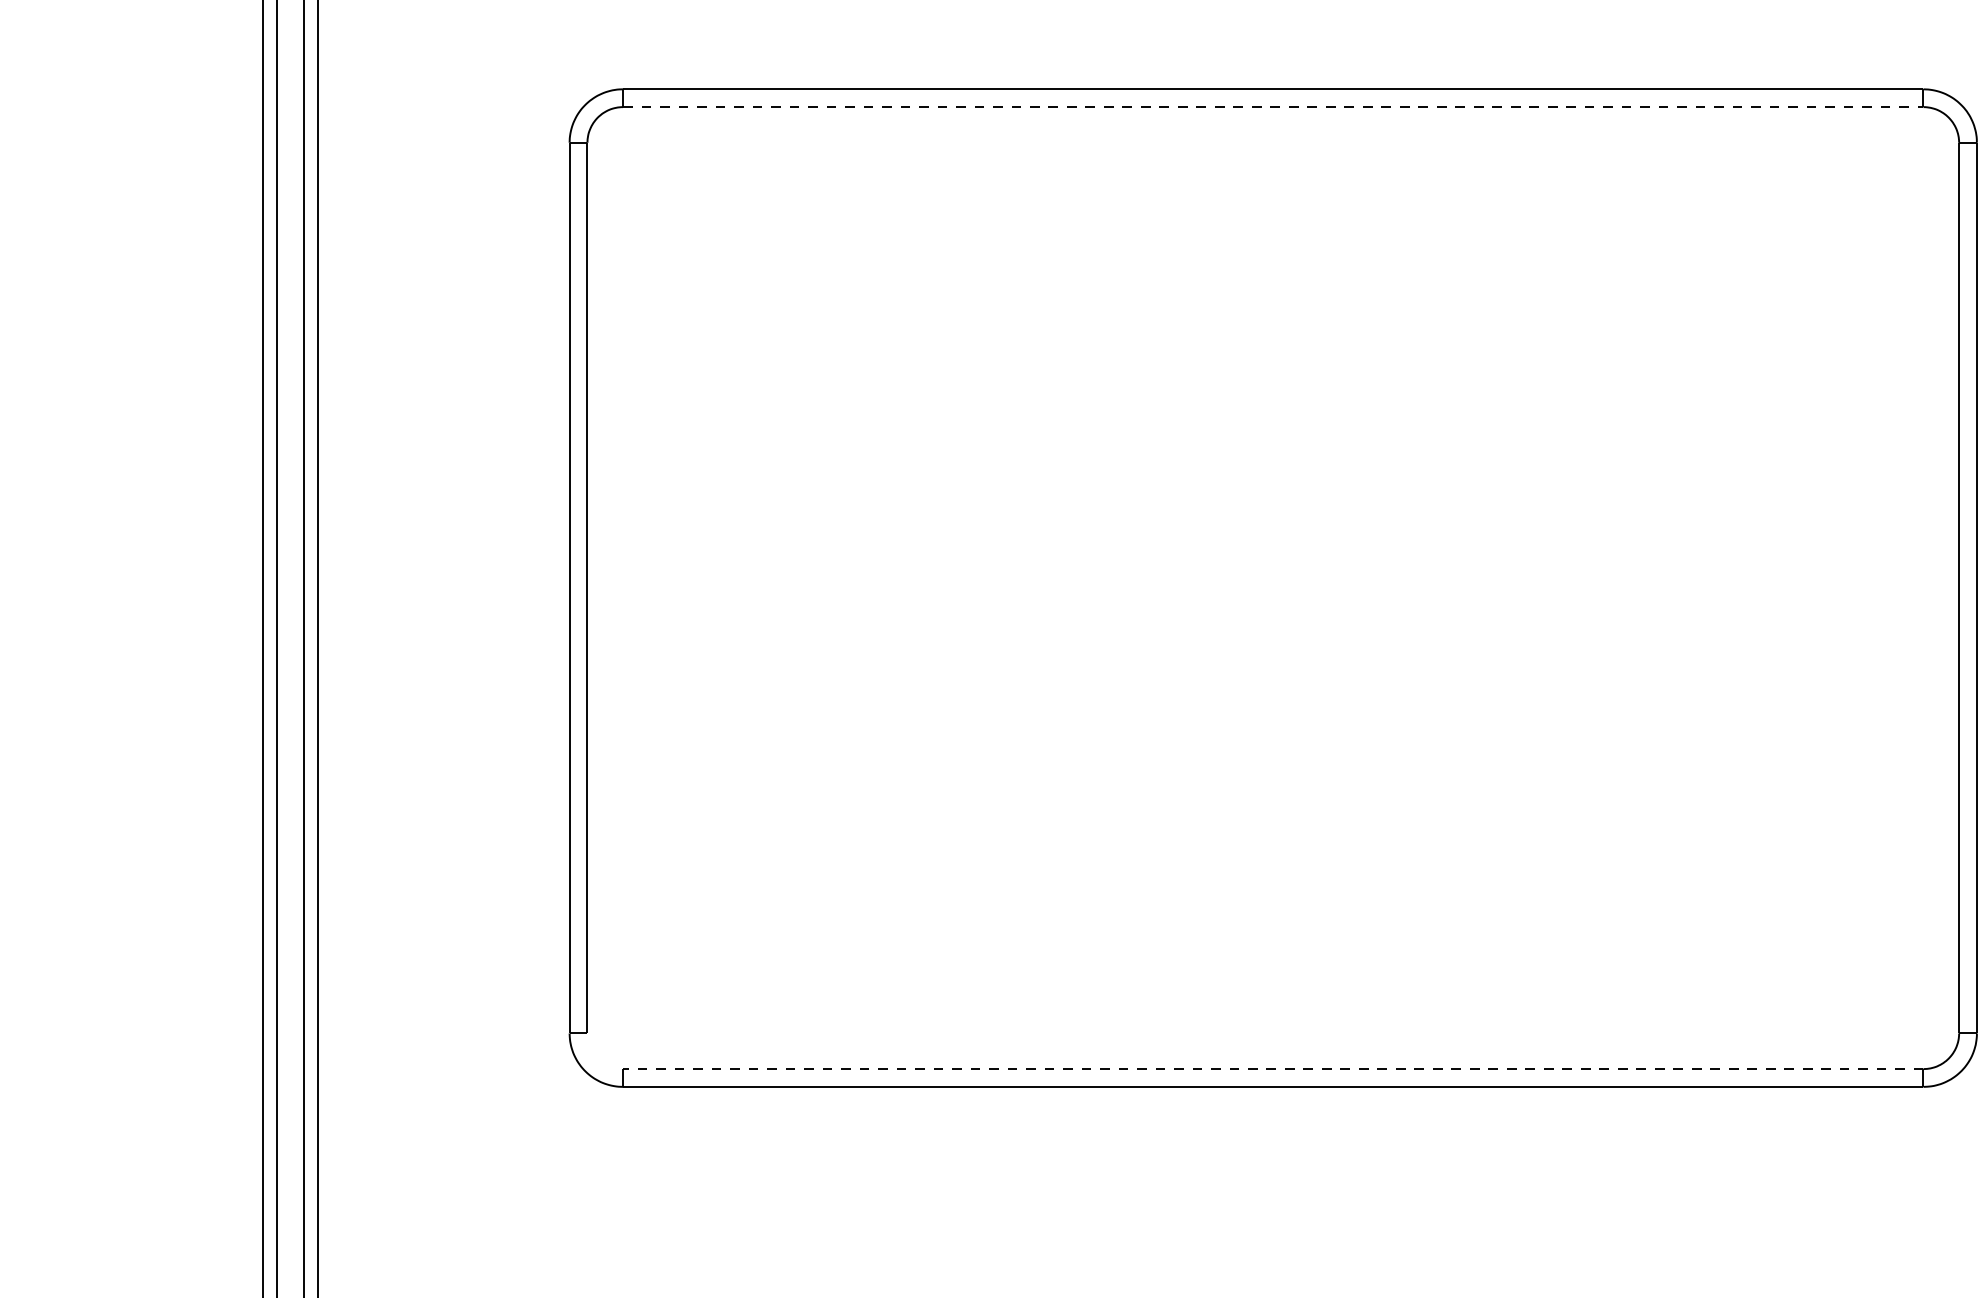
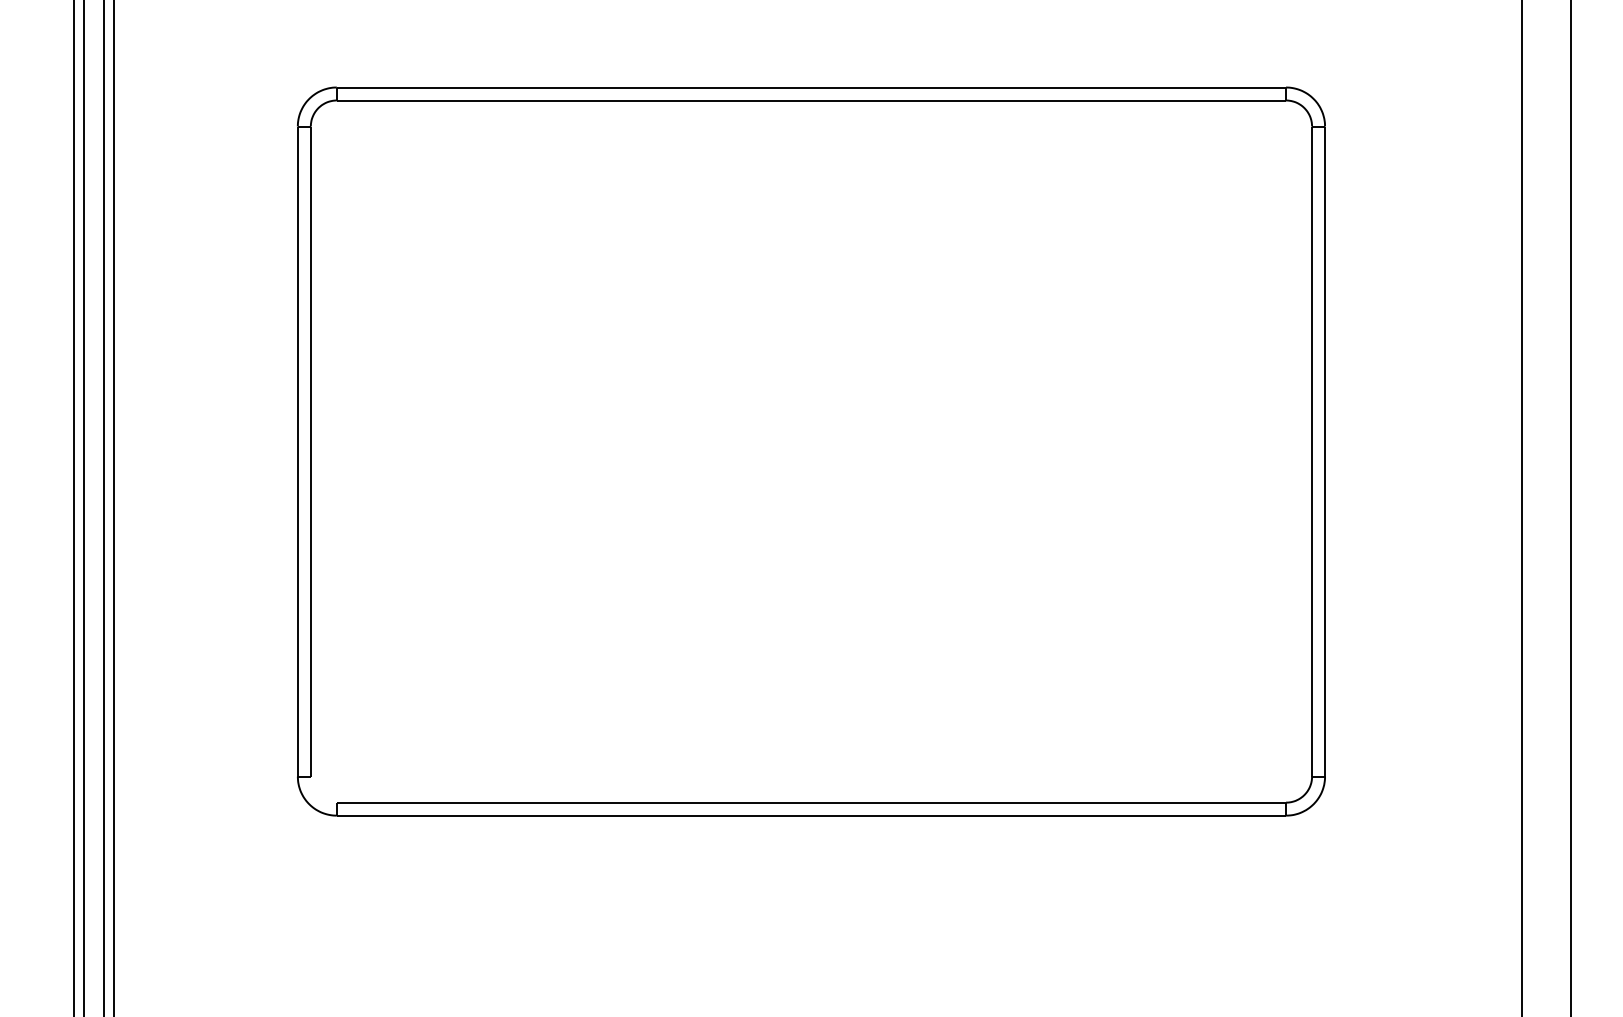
line: (1273, 107) -> (811, 100), dashed -> solid
line: (1273, 1068) -> (811, 802), dashed -> solid

